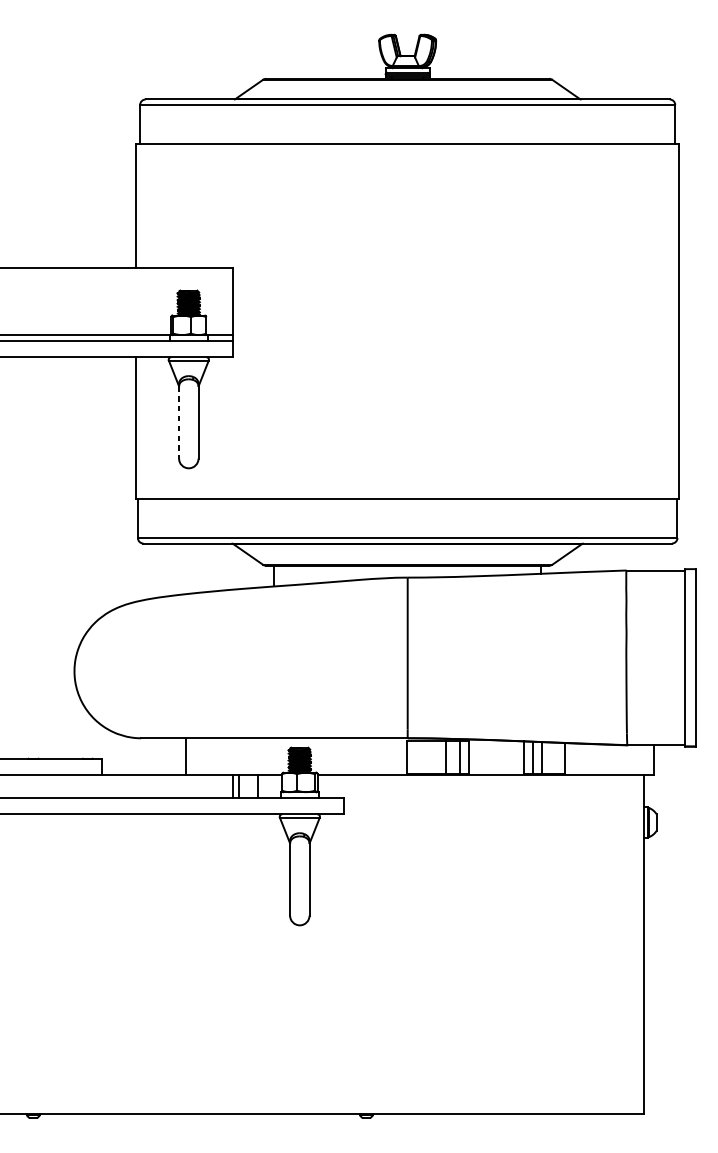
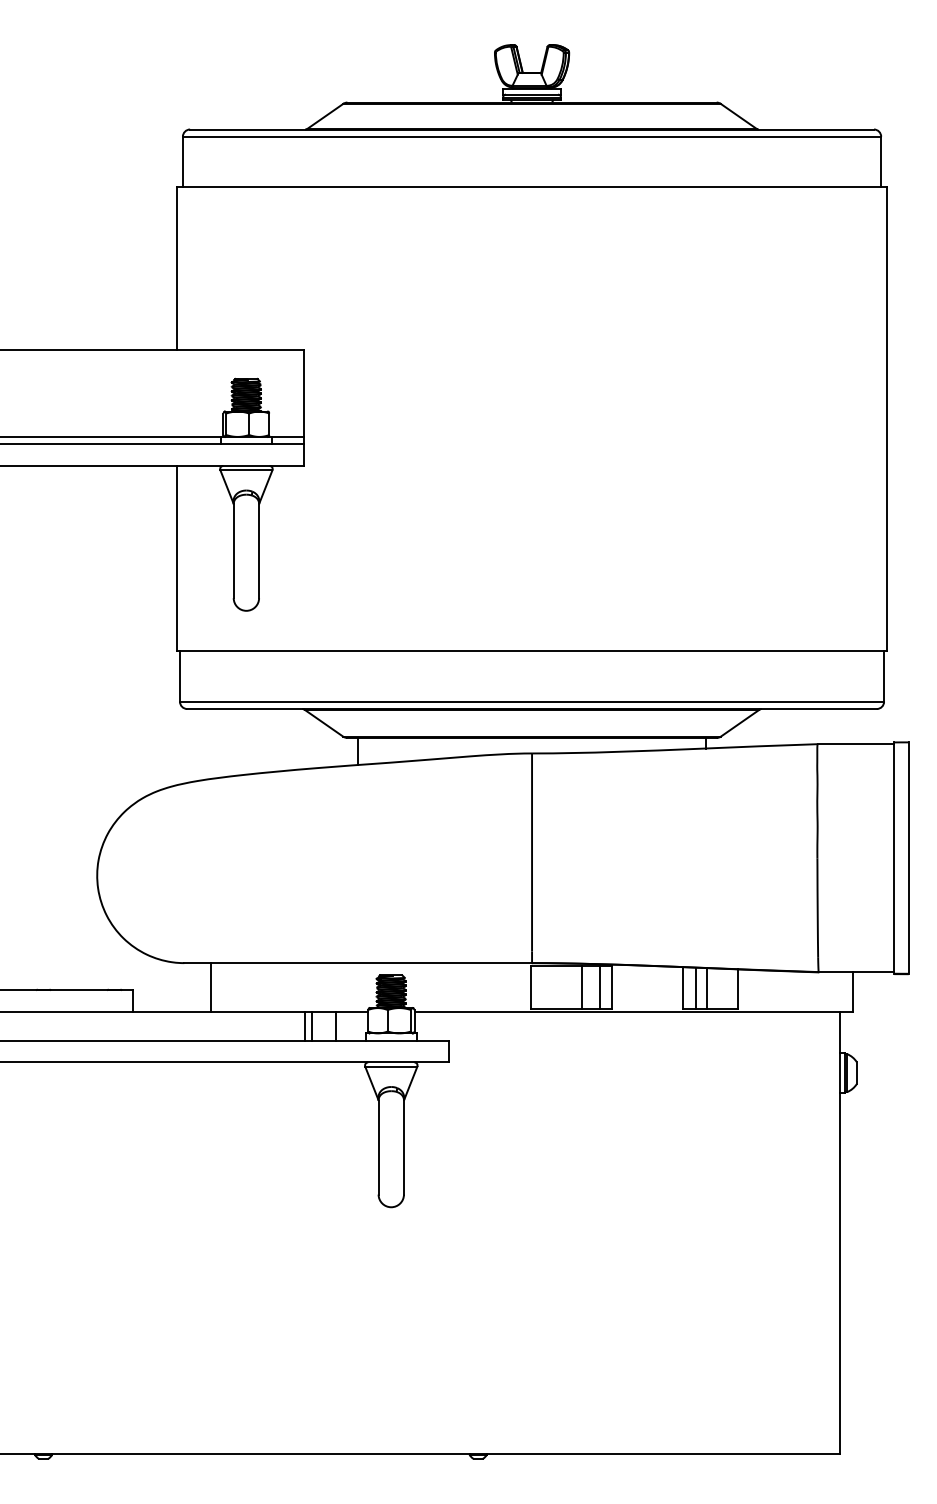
line: (178, 422) -> (233, 551), dashed -> solid
line: (186, 756) -> (211, 987), moved

